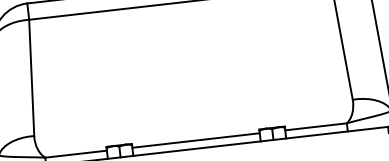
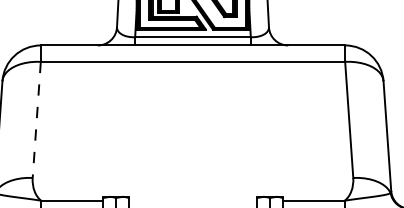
line: (31, 78) -> (36, 120), solid -> dashed
line: (195, 140) -> (192, 200), removed

